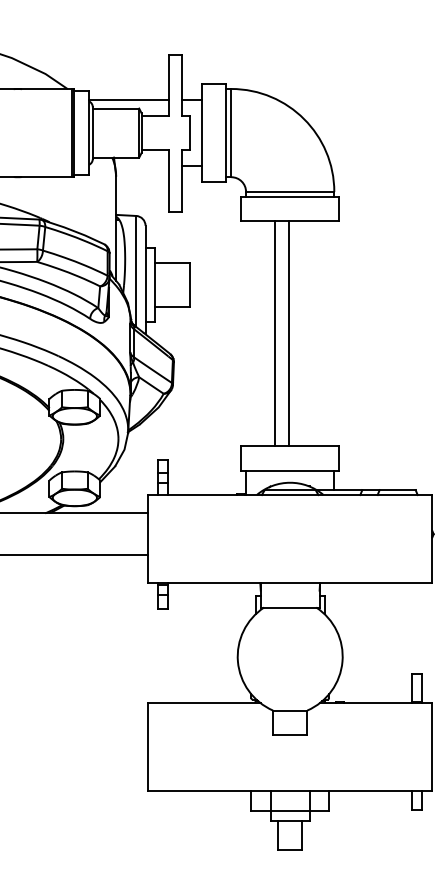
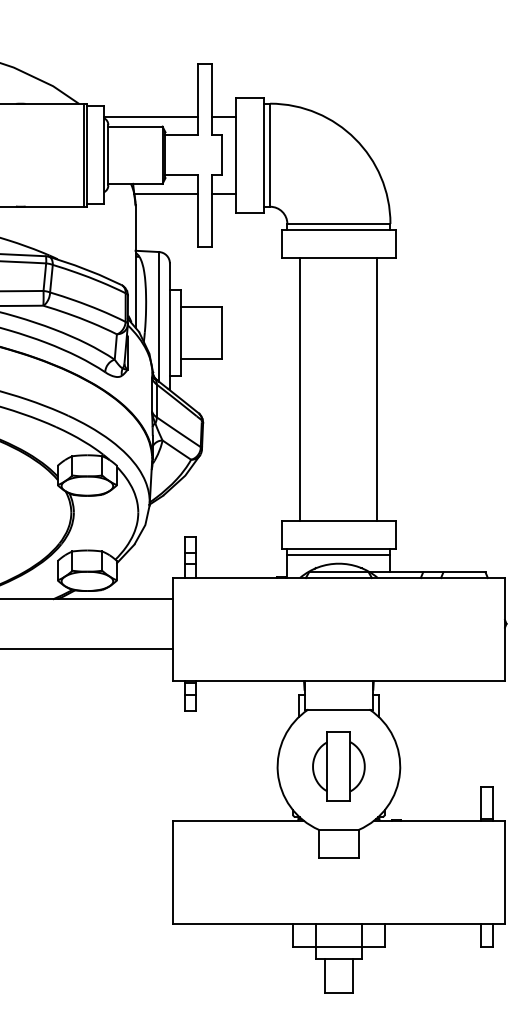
line: (141, 165) -> (165, 193), added
line: (275, 333) -> (300, 389), moved
line: (288, 333) -> (377, 389), moved
line: (289, 475) -> (338, 555), added
part: (289, 656) -> (338, 766), added

